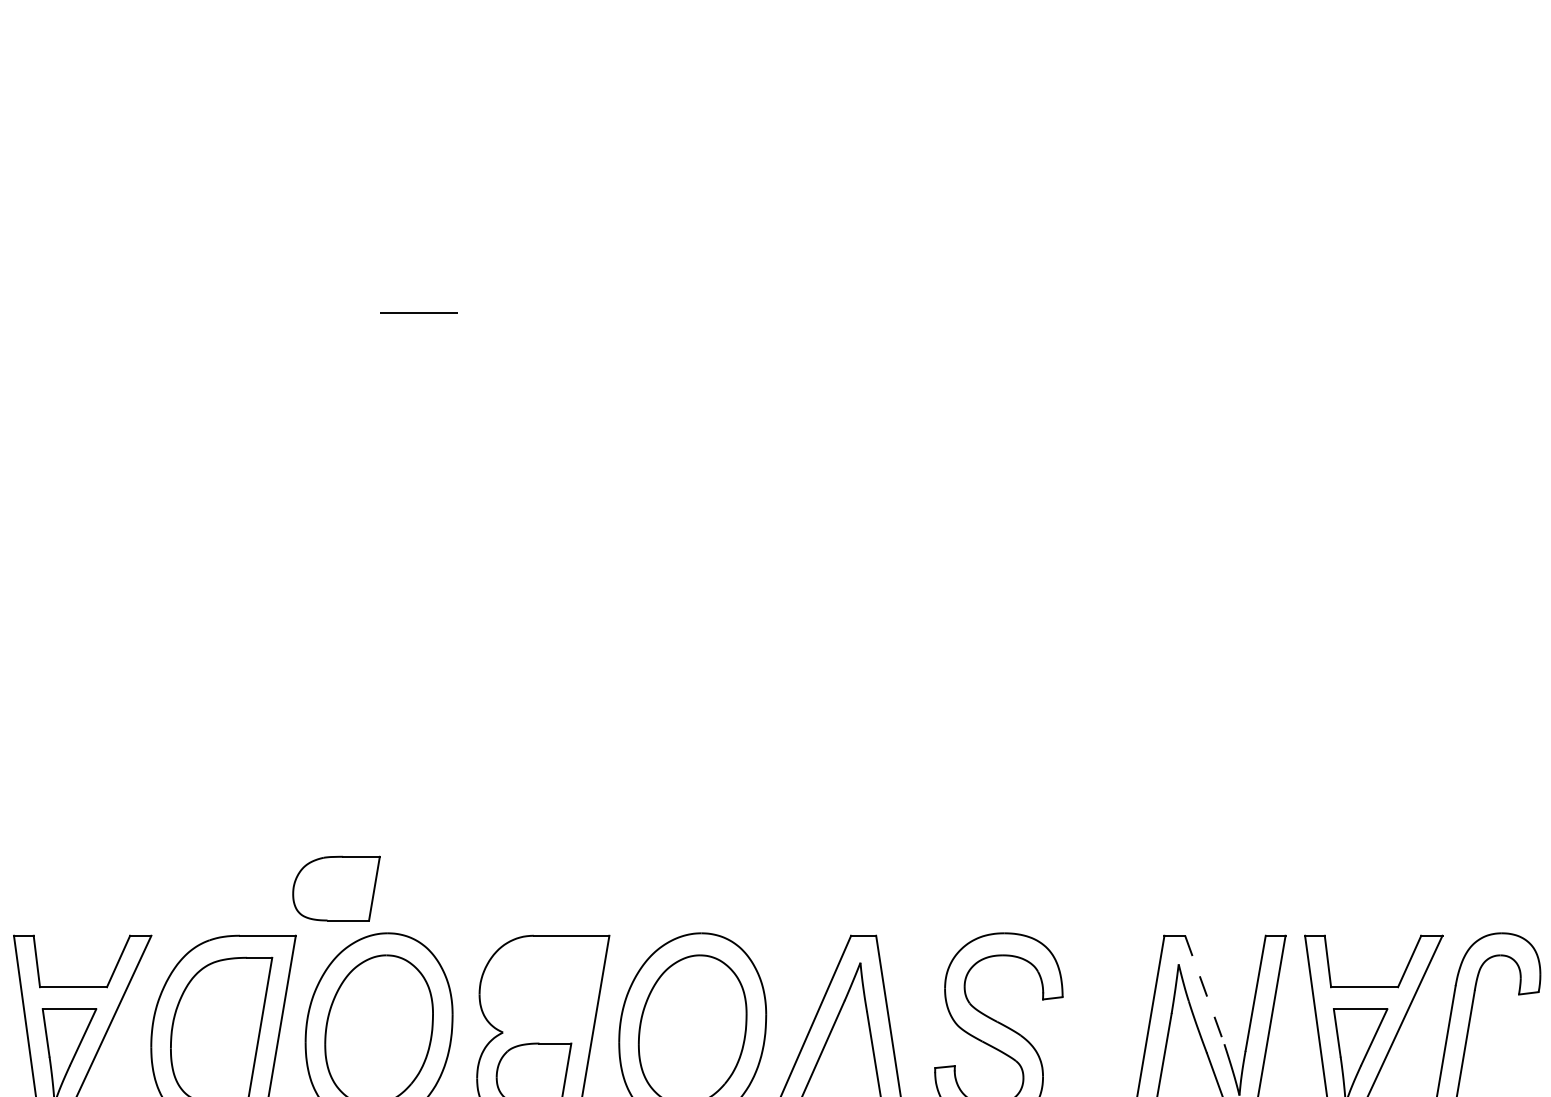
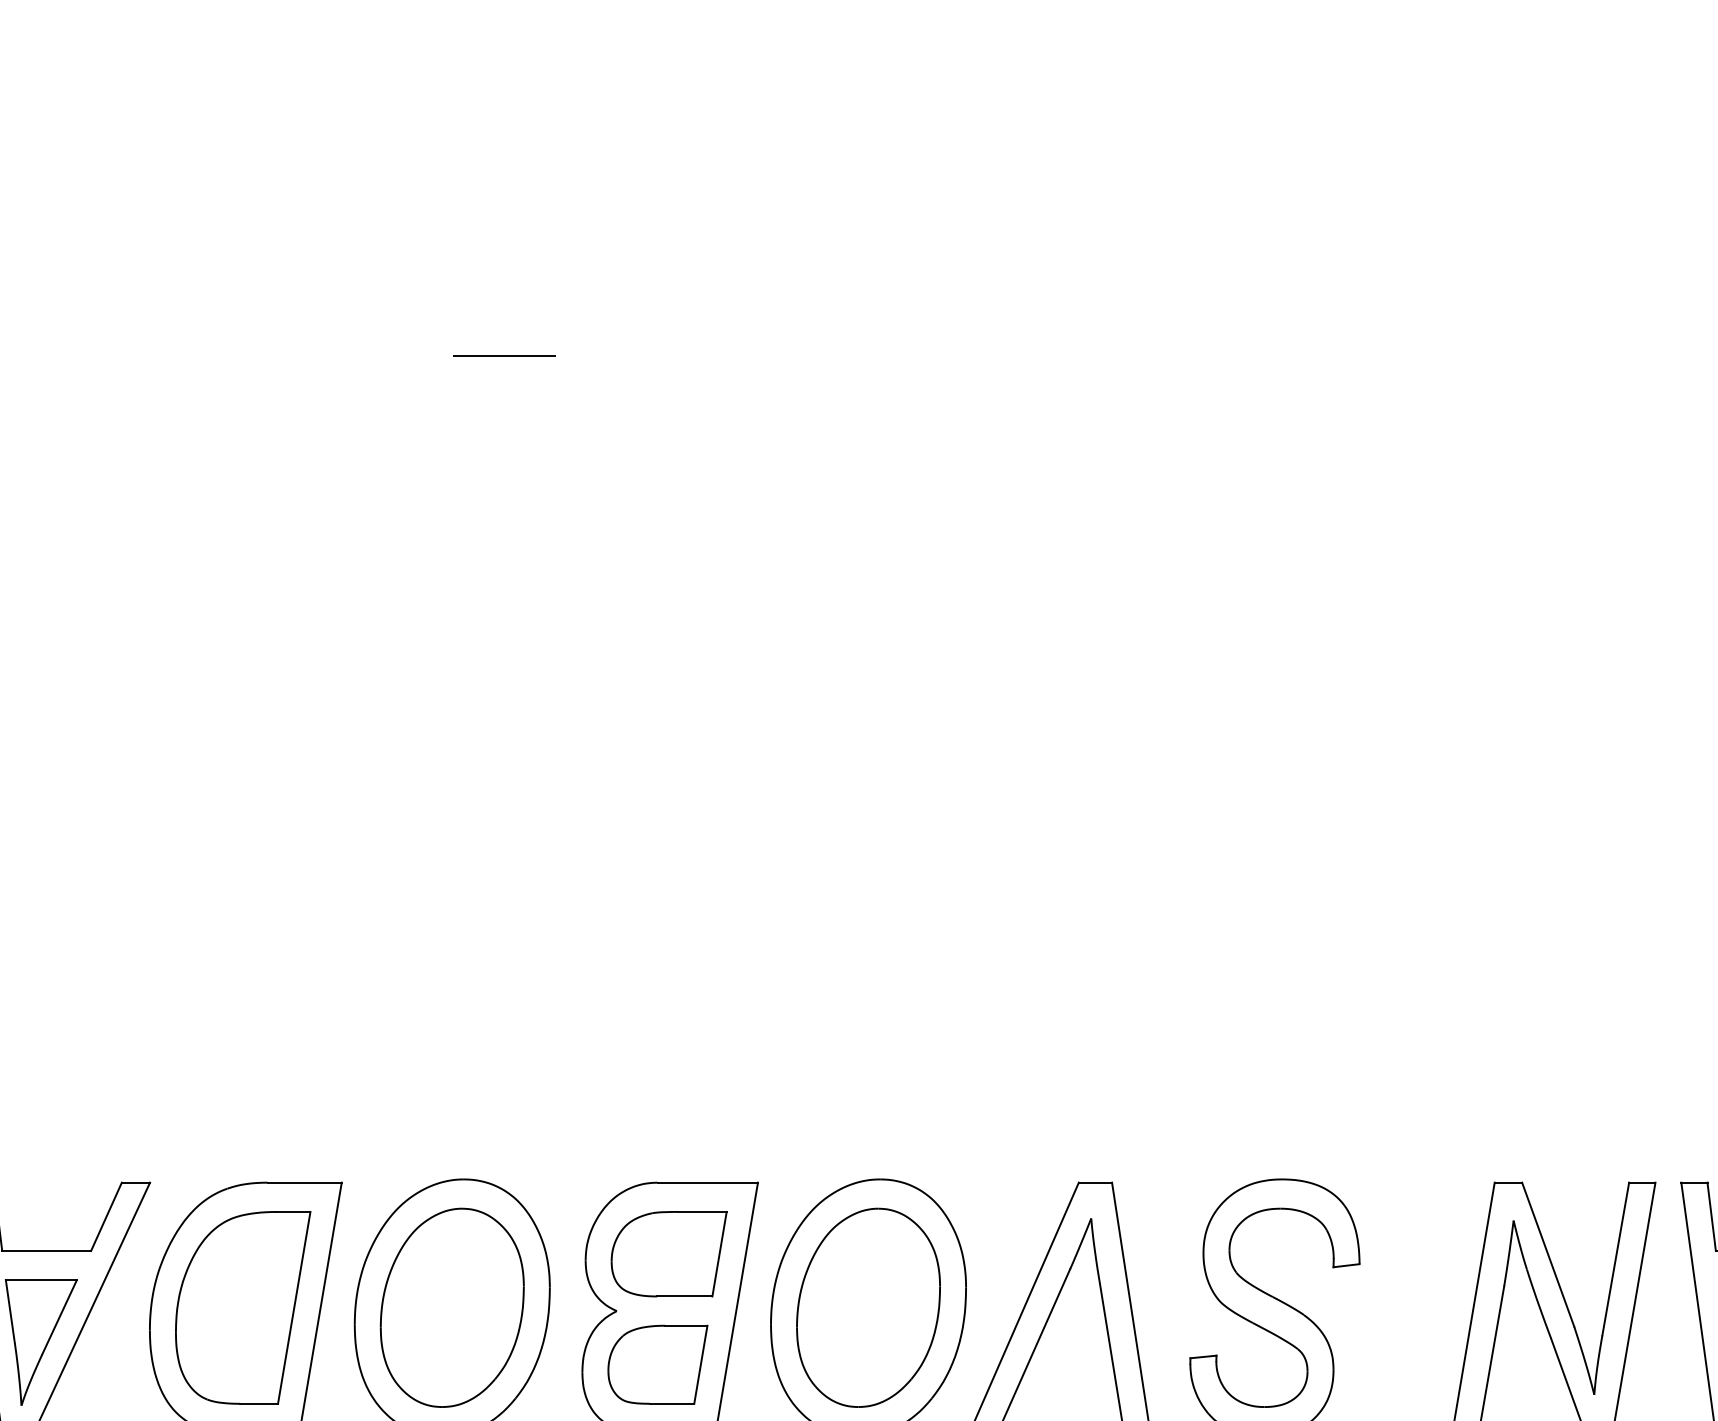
part: (336, 888) -> (669, 1254), moved
line: (1204, 989) -> (1547, 1254), dashed -> solid

